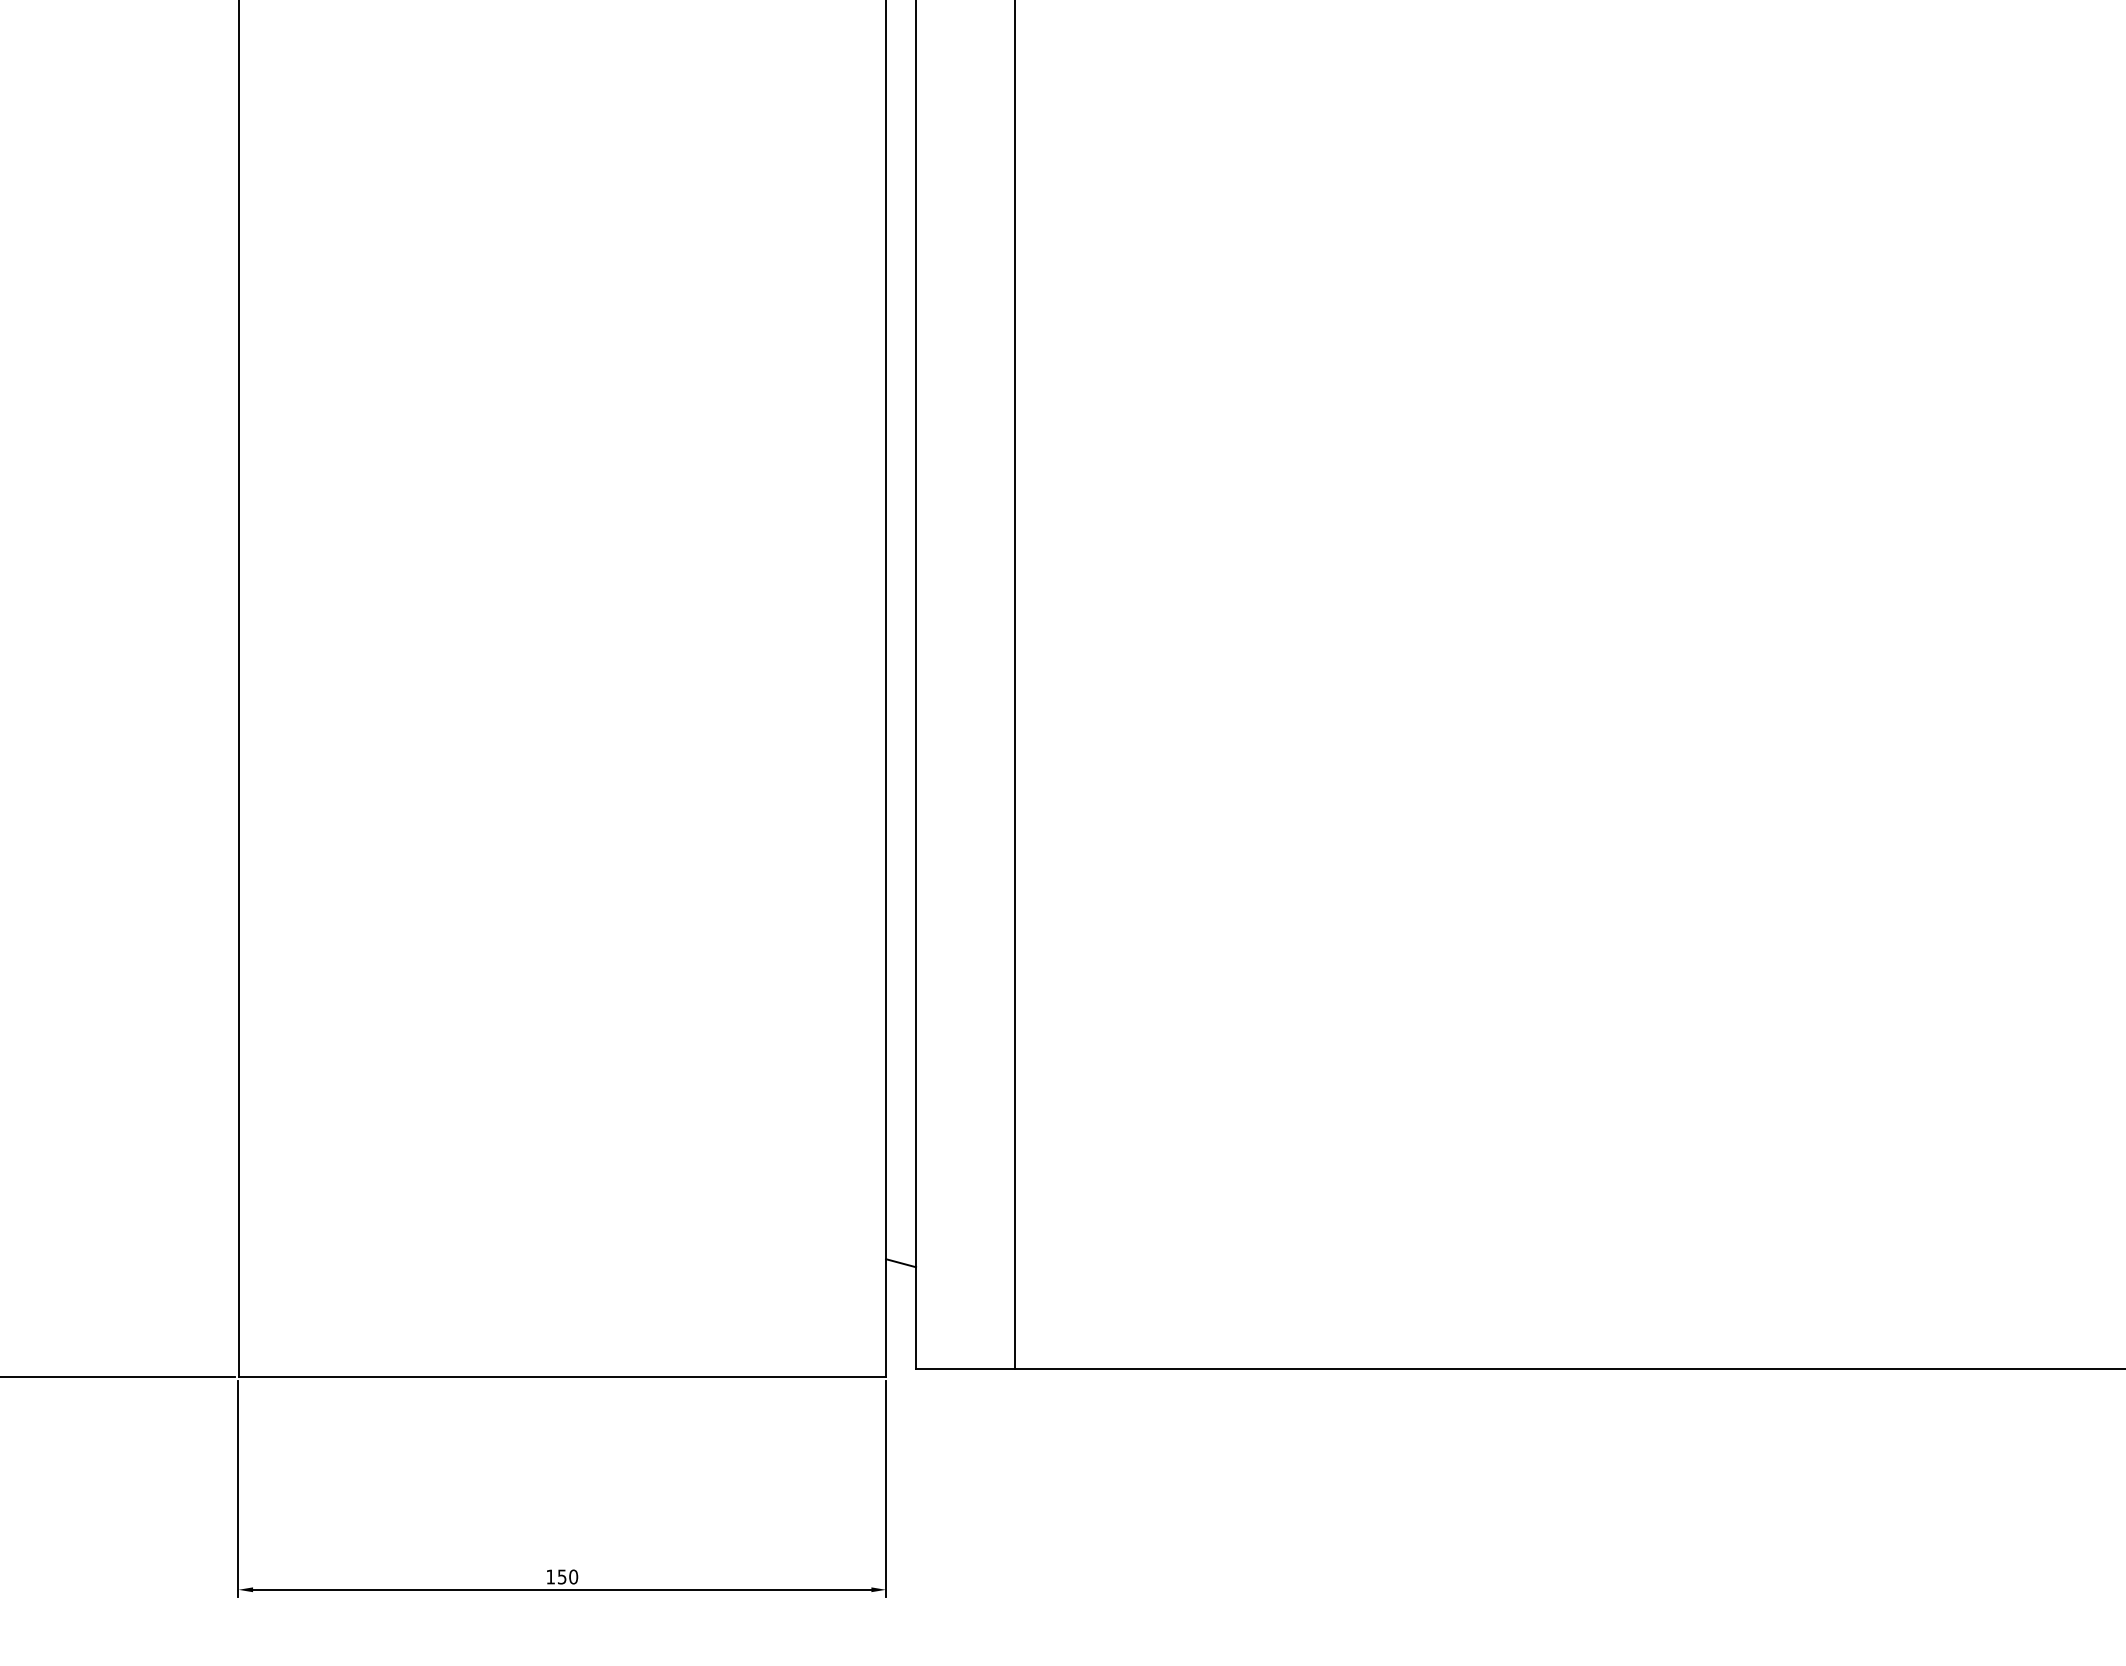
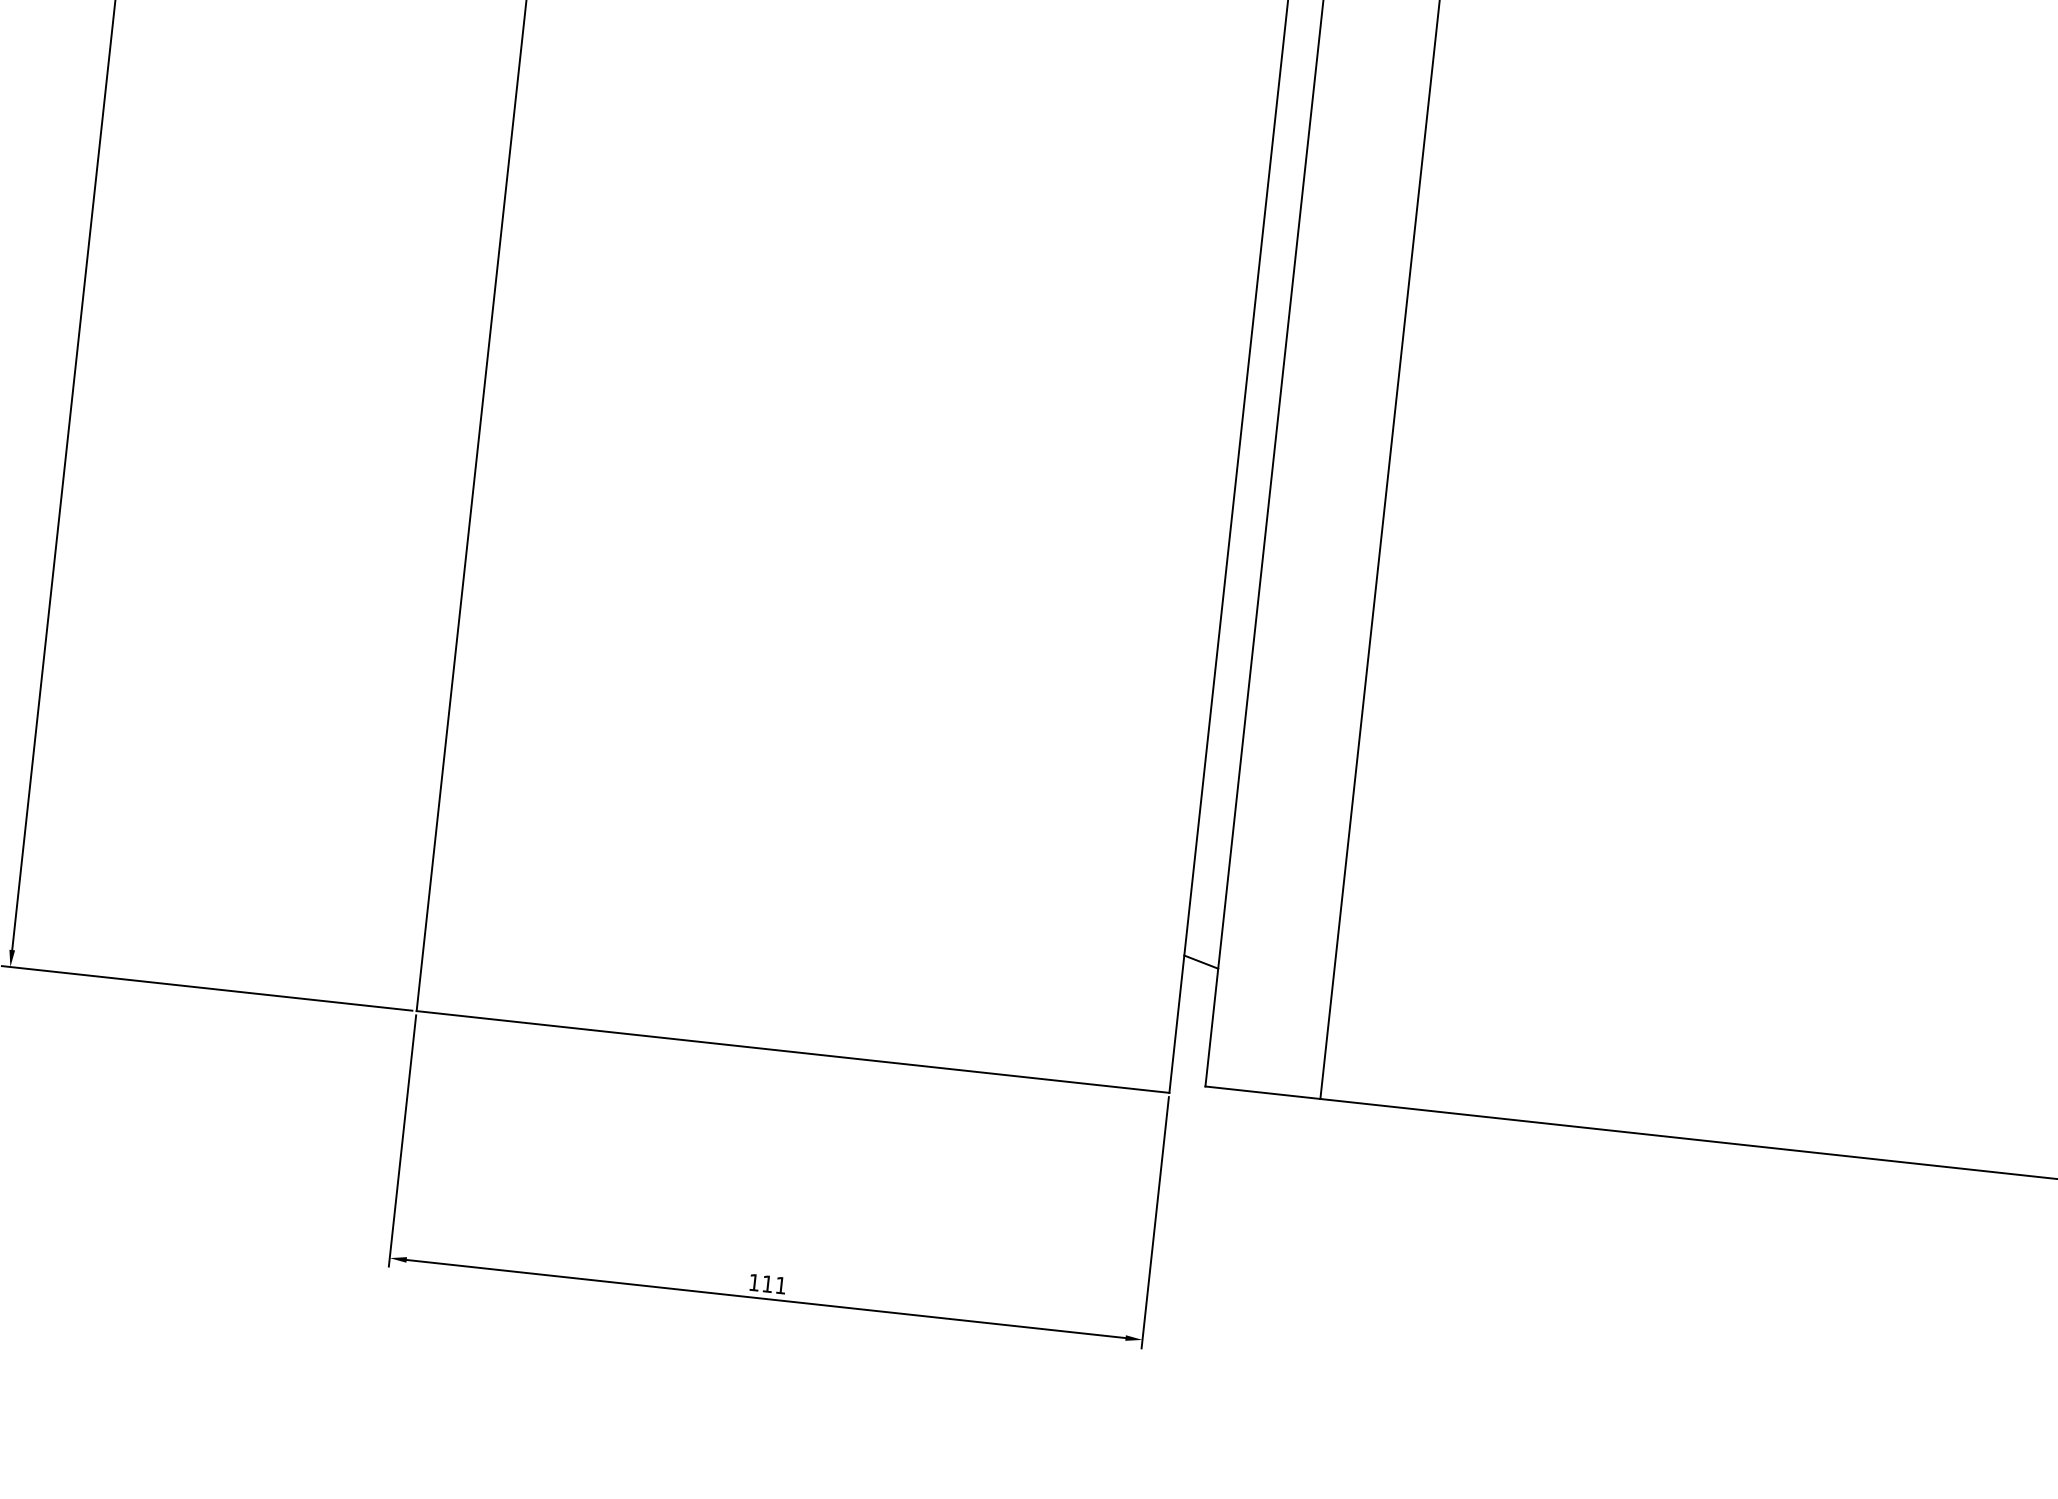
text: (568, 1576) -> (775, 1284), 150 -> 111

